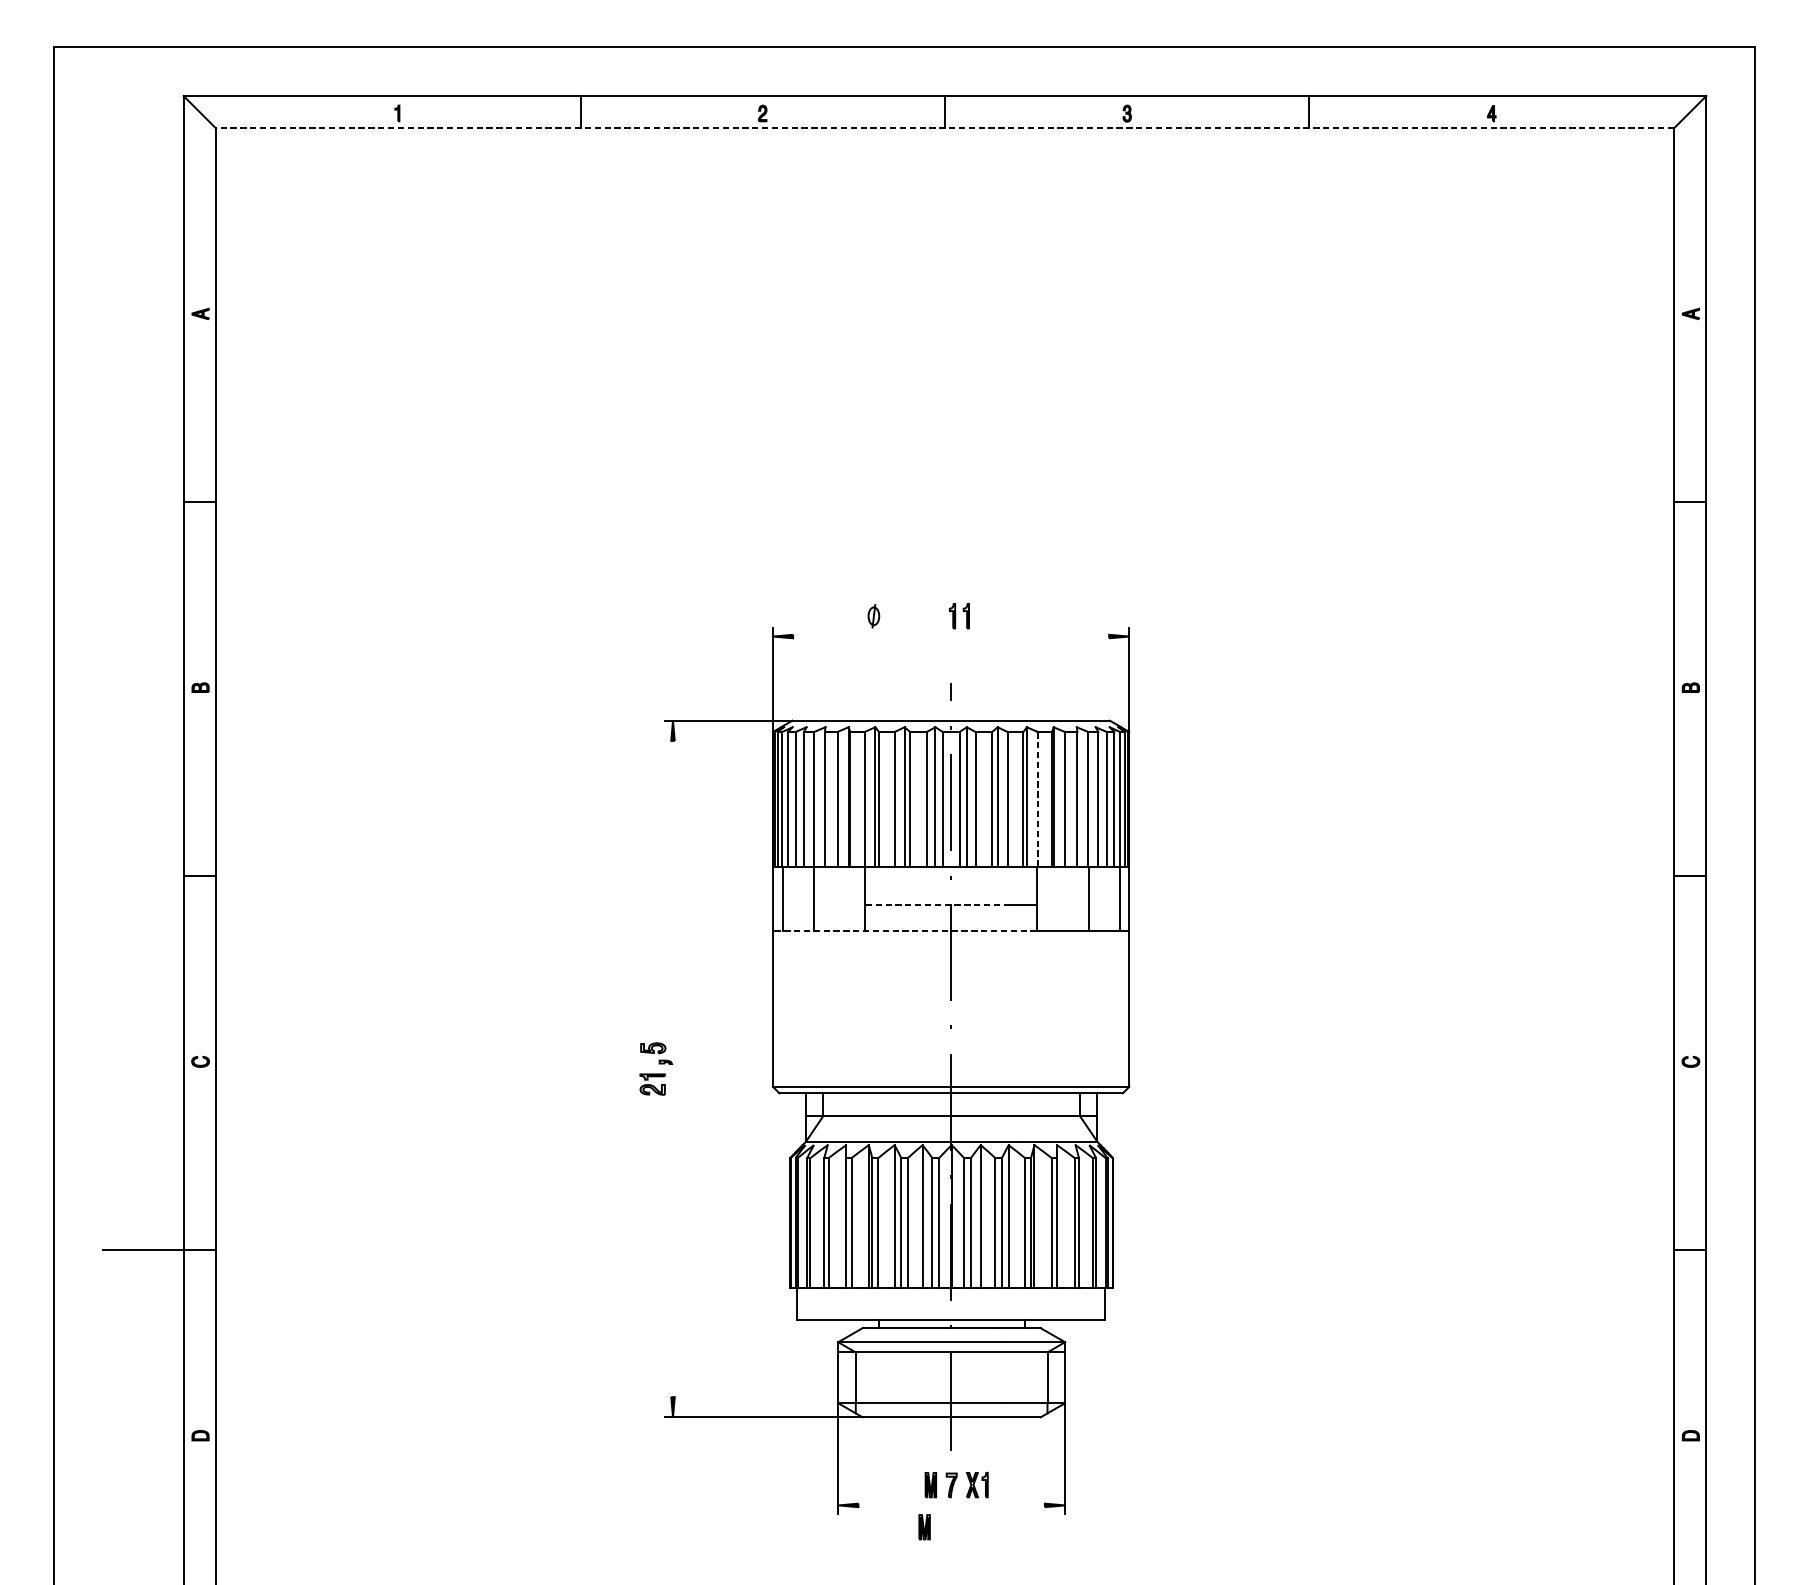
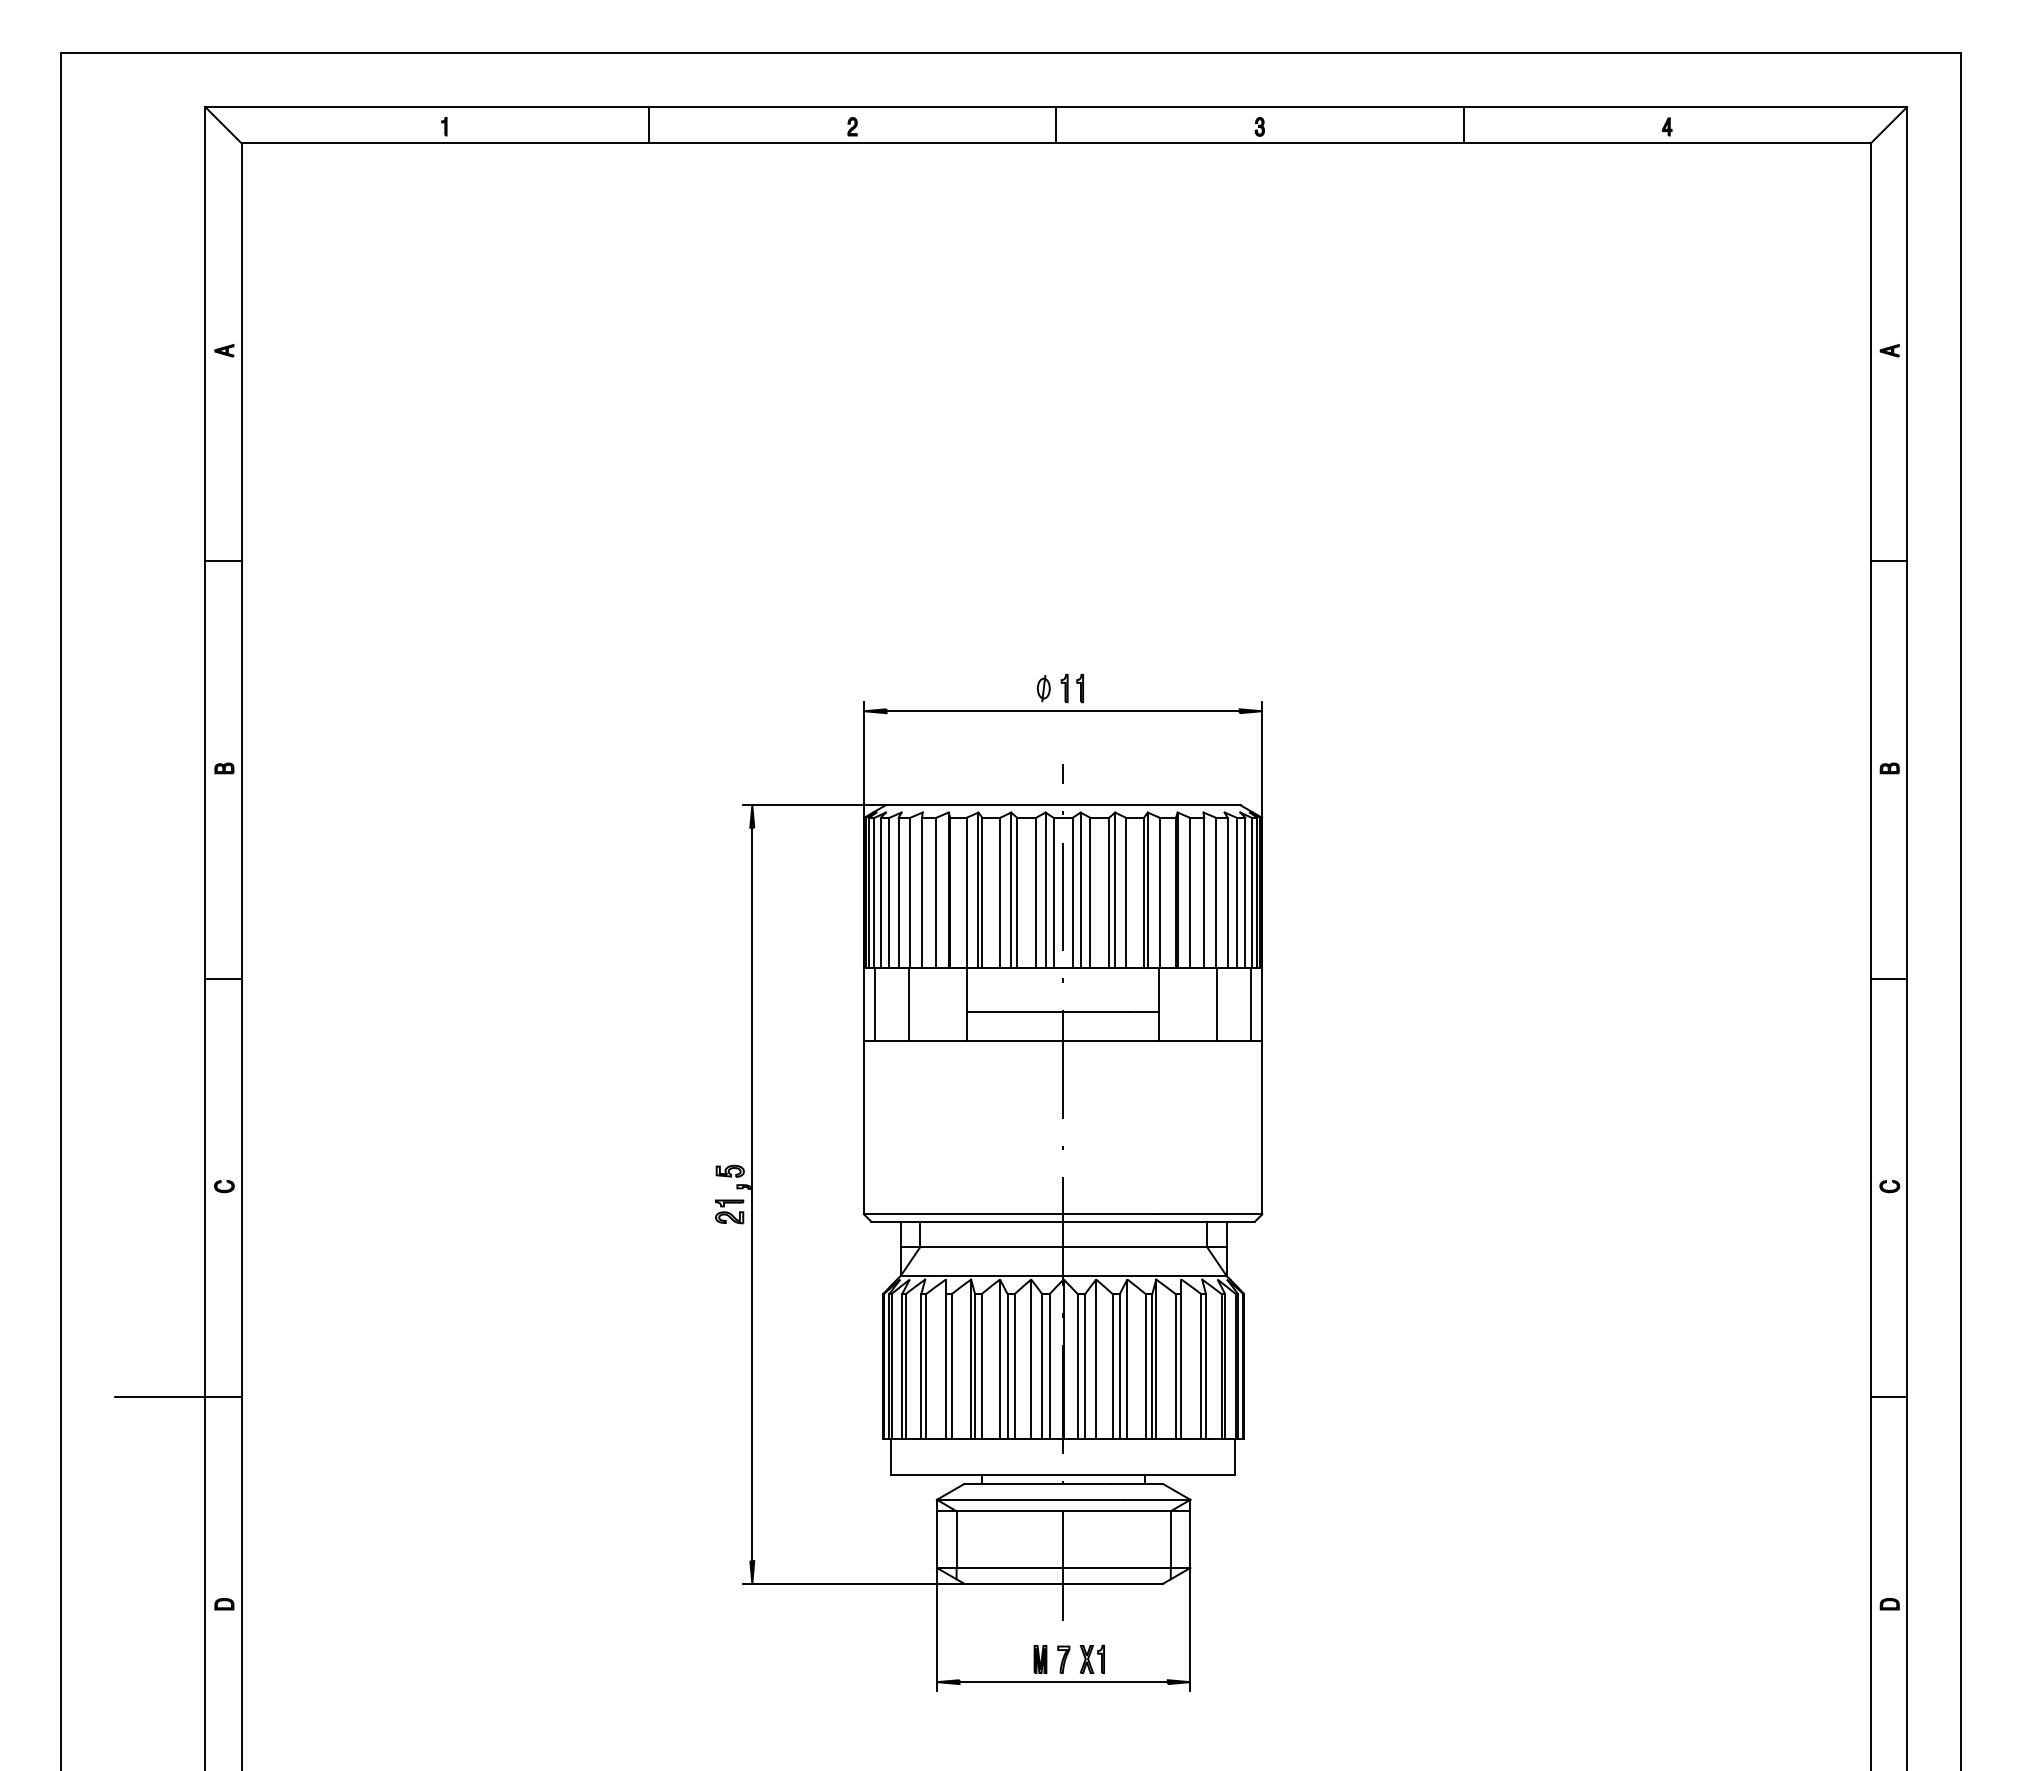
line: (945, 128) -> (1056, 143), dashed -> solid
part: (873, 616) -> (1043, 688), moved
line: (950, 636) -> (1062, 711), added
line: (1037, 798) -> (1159, 892), dashed -> solid
line: (938, 905) -> (1048, 1011), dashed -> solid
line: (904, 931) -> (1010, 1040), dashed -> solid
line: (673, 1069) -> (752, 1194), added
line: (951, 1505) -> (1063, 1682), added
part: (924, 1527) -> (1033, 1706), removed

